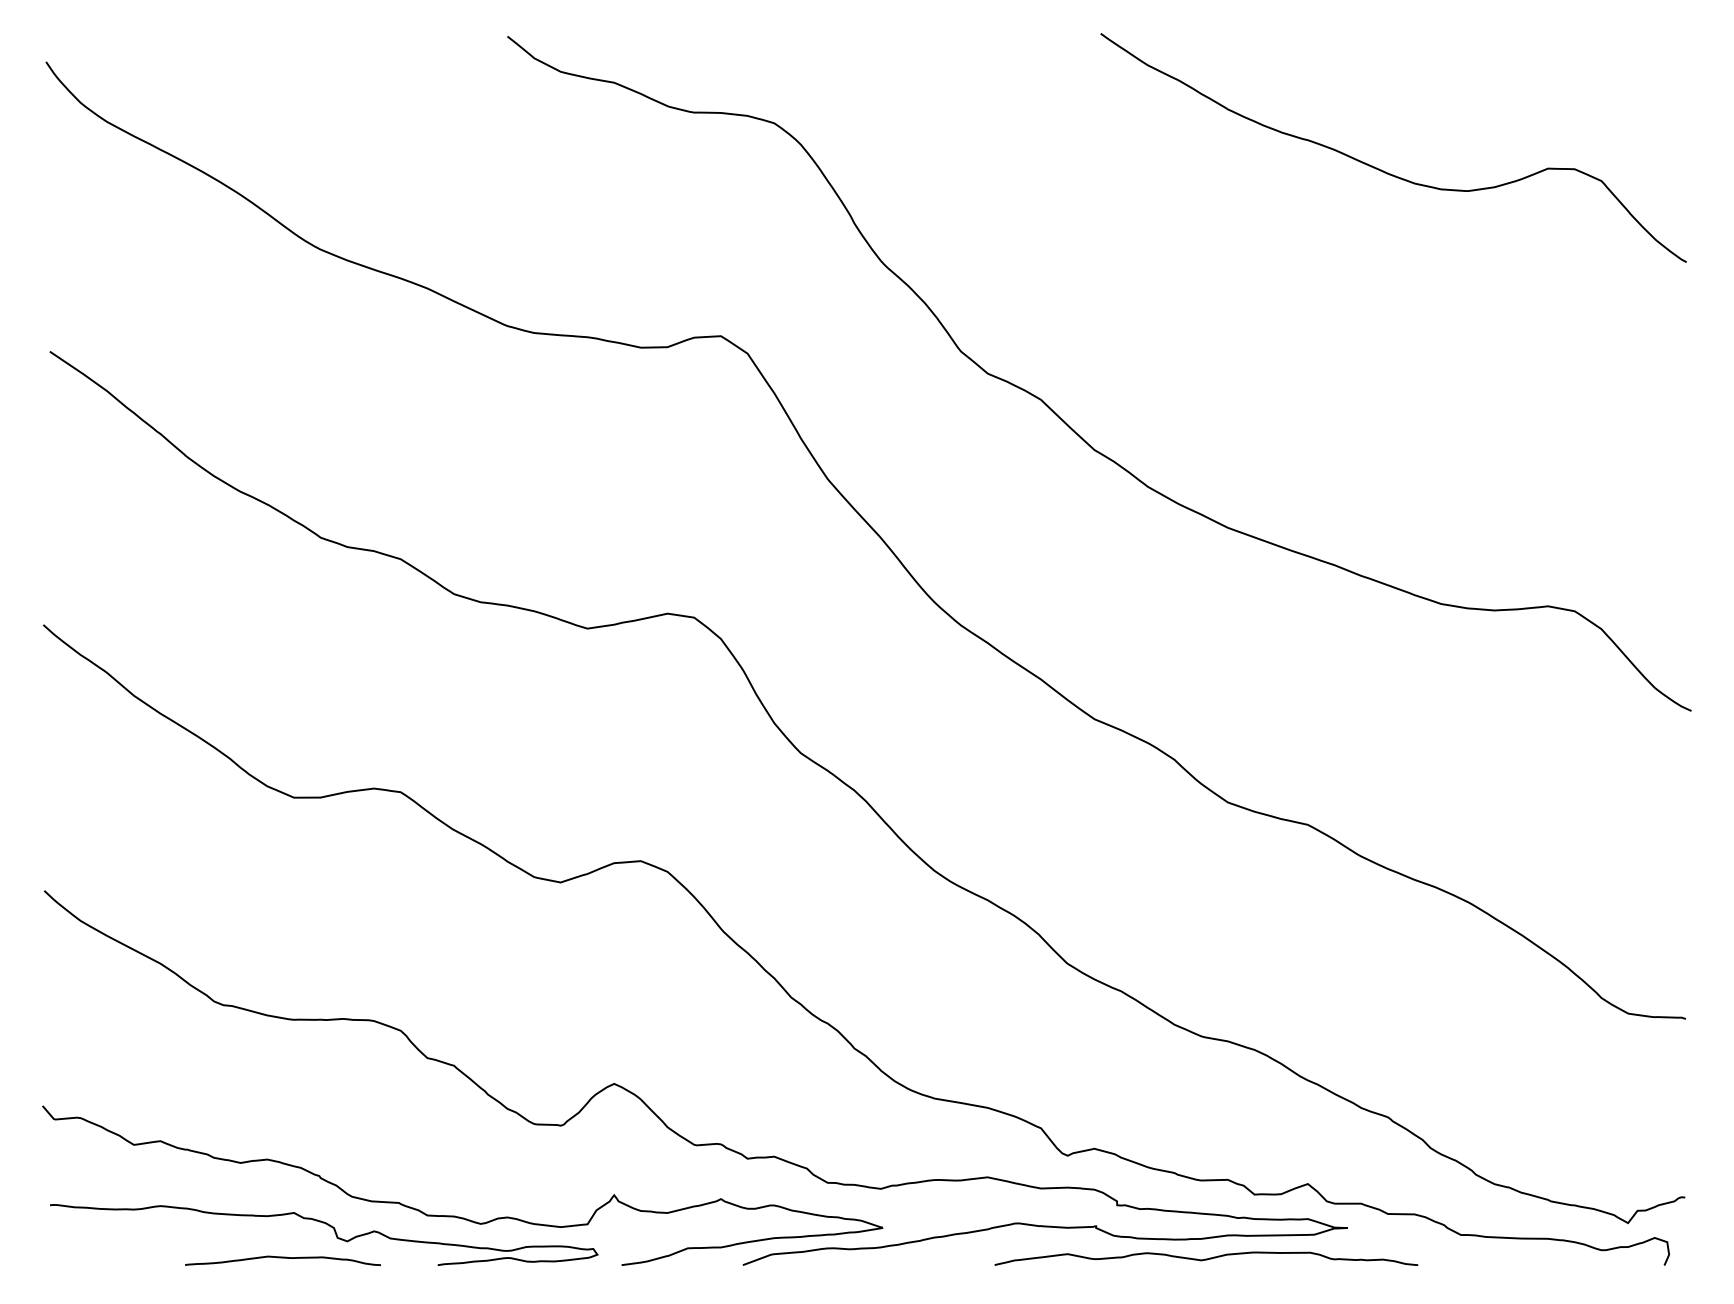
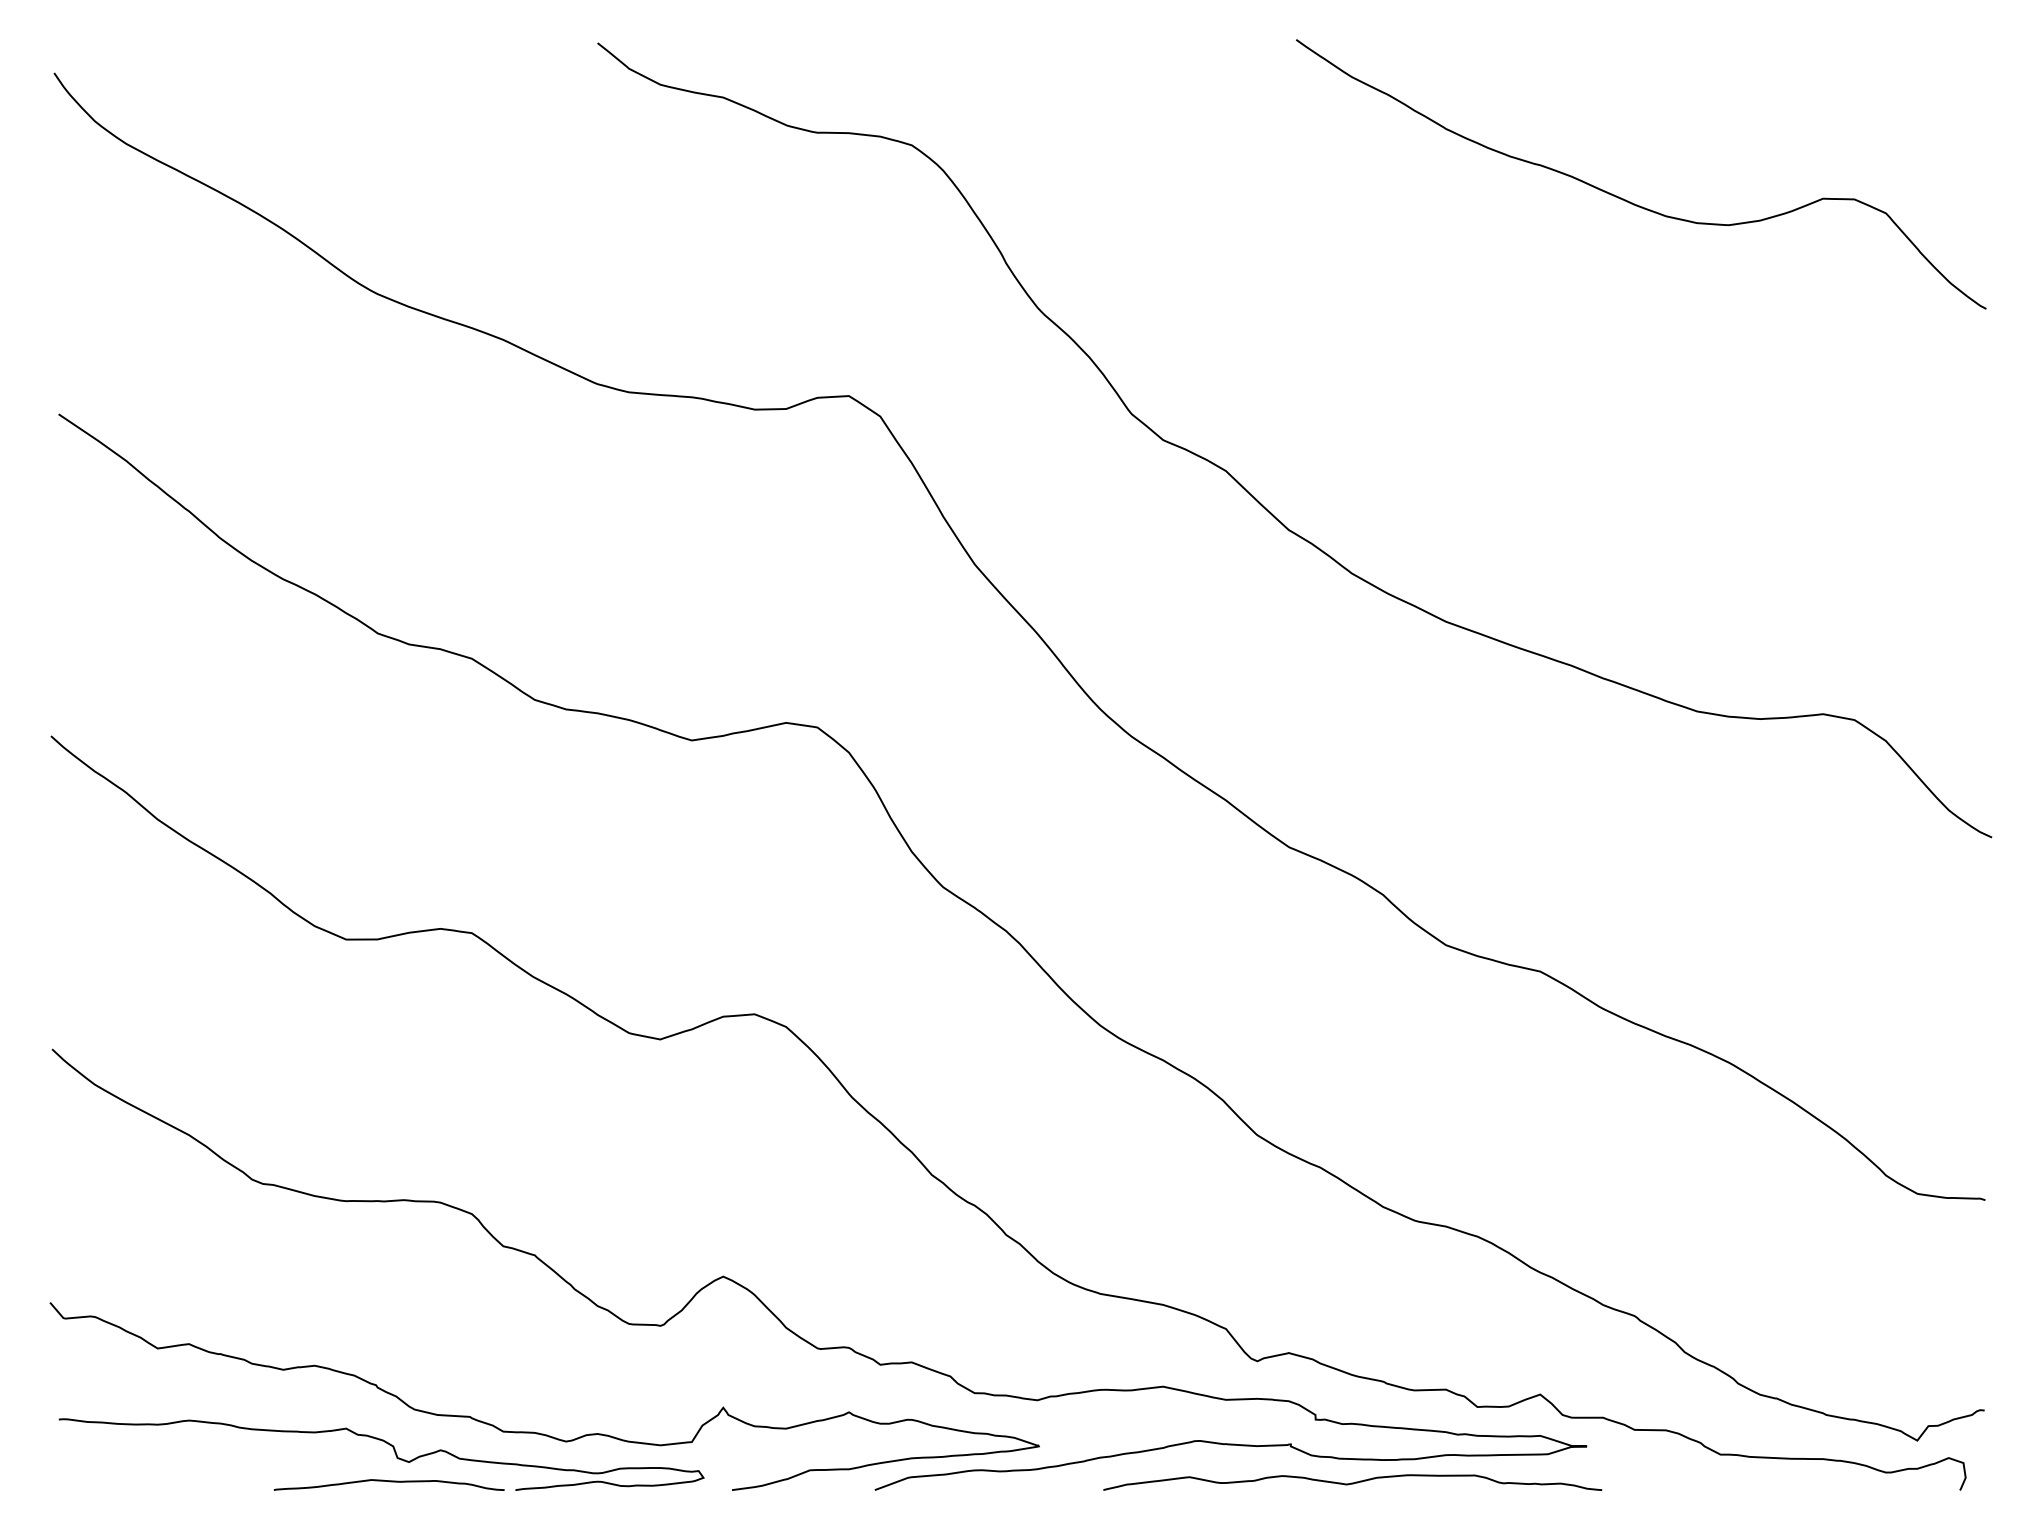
curve: (283, 1258) -> (389, 1482), moved
curve: (1206, 1258) -> (1352, 1482), moved

